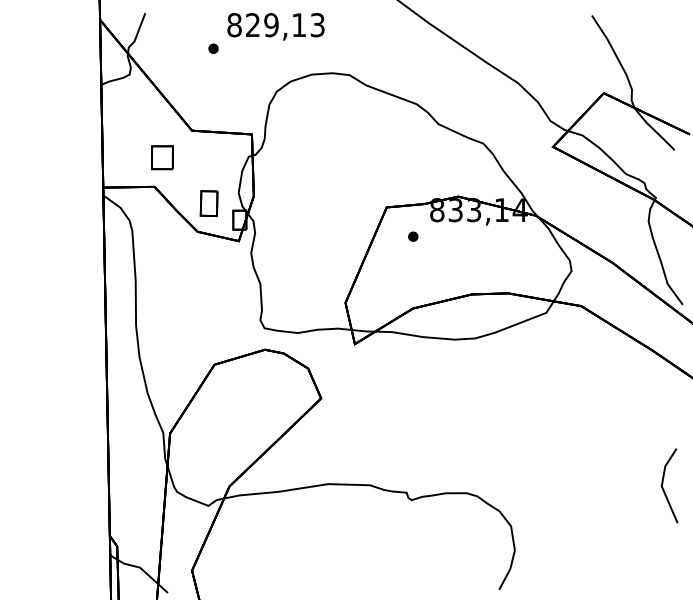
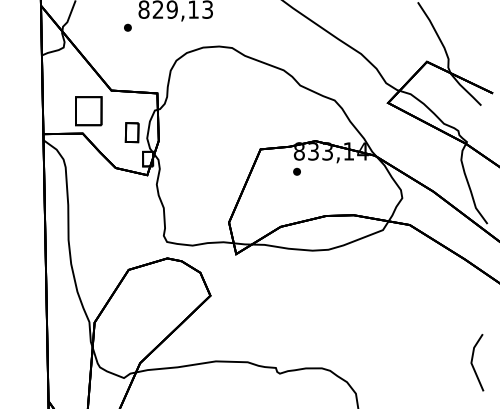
part: (162, 157) -> (88, 111), size x1.6
part: (208, 203) -> (131, 132), moved
part: (413, 236) -> (297, 171), moved

